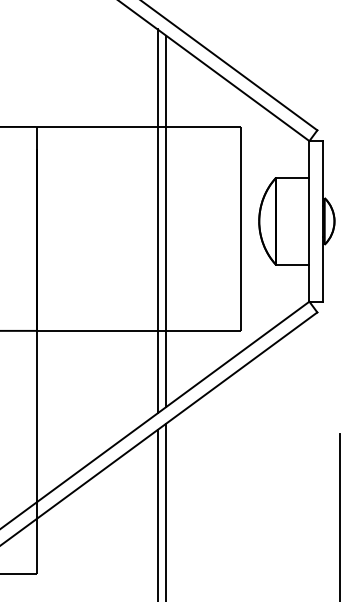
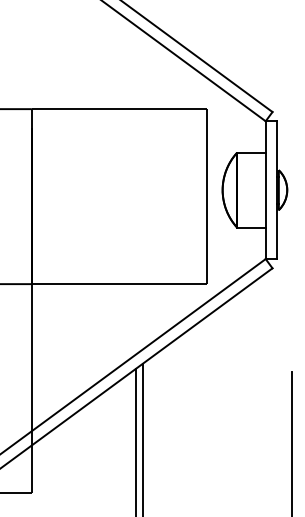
line: (166, 220) -> (143, 189), removed
line: (157, 221) -> (135, 190), removed

